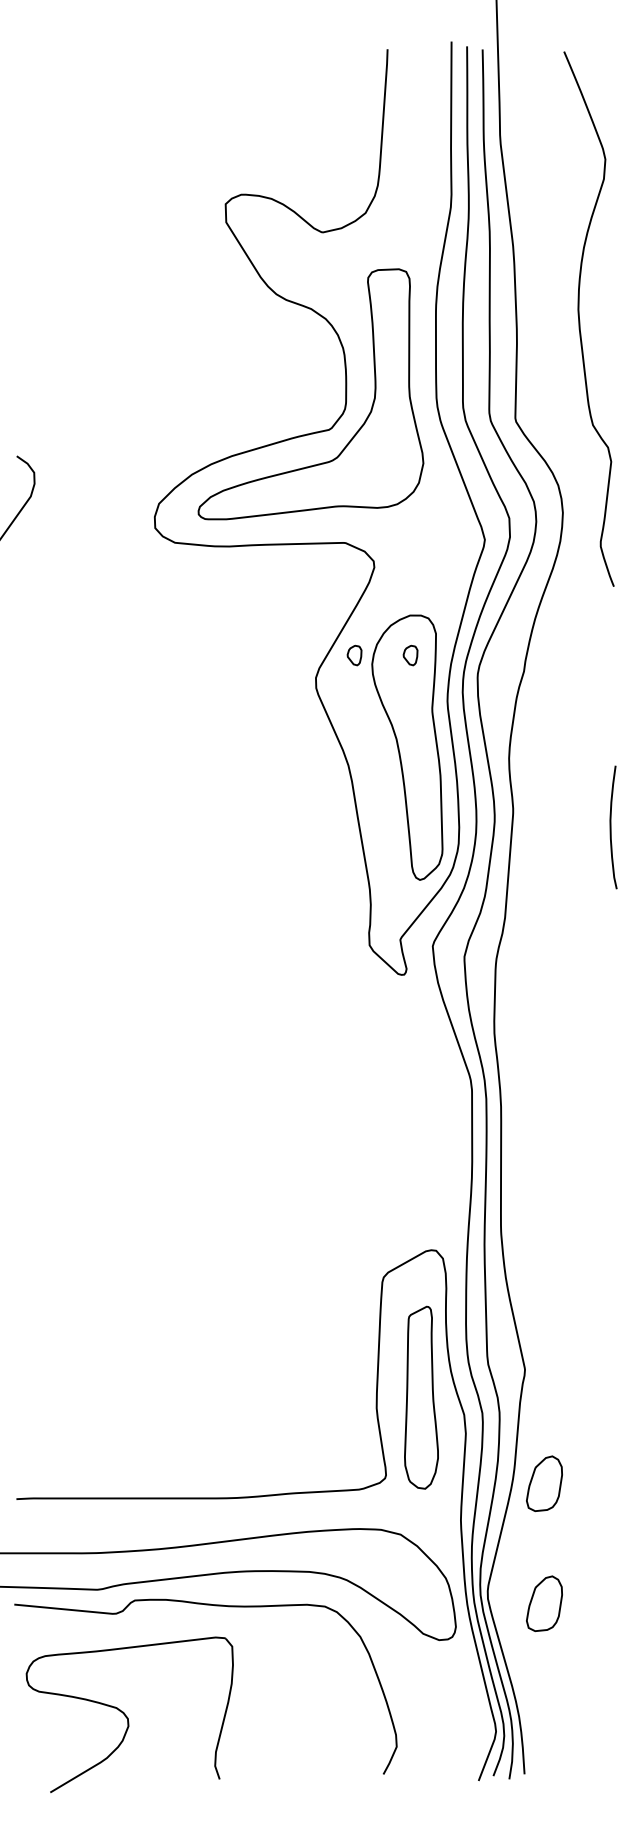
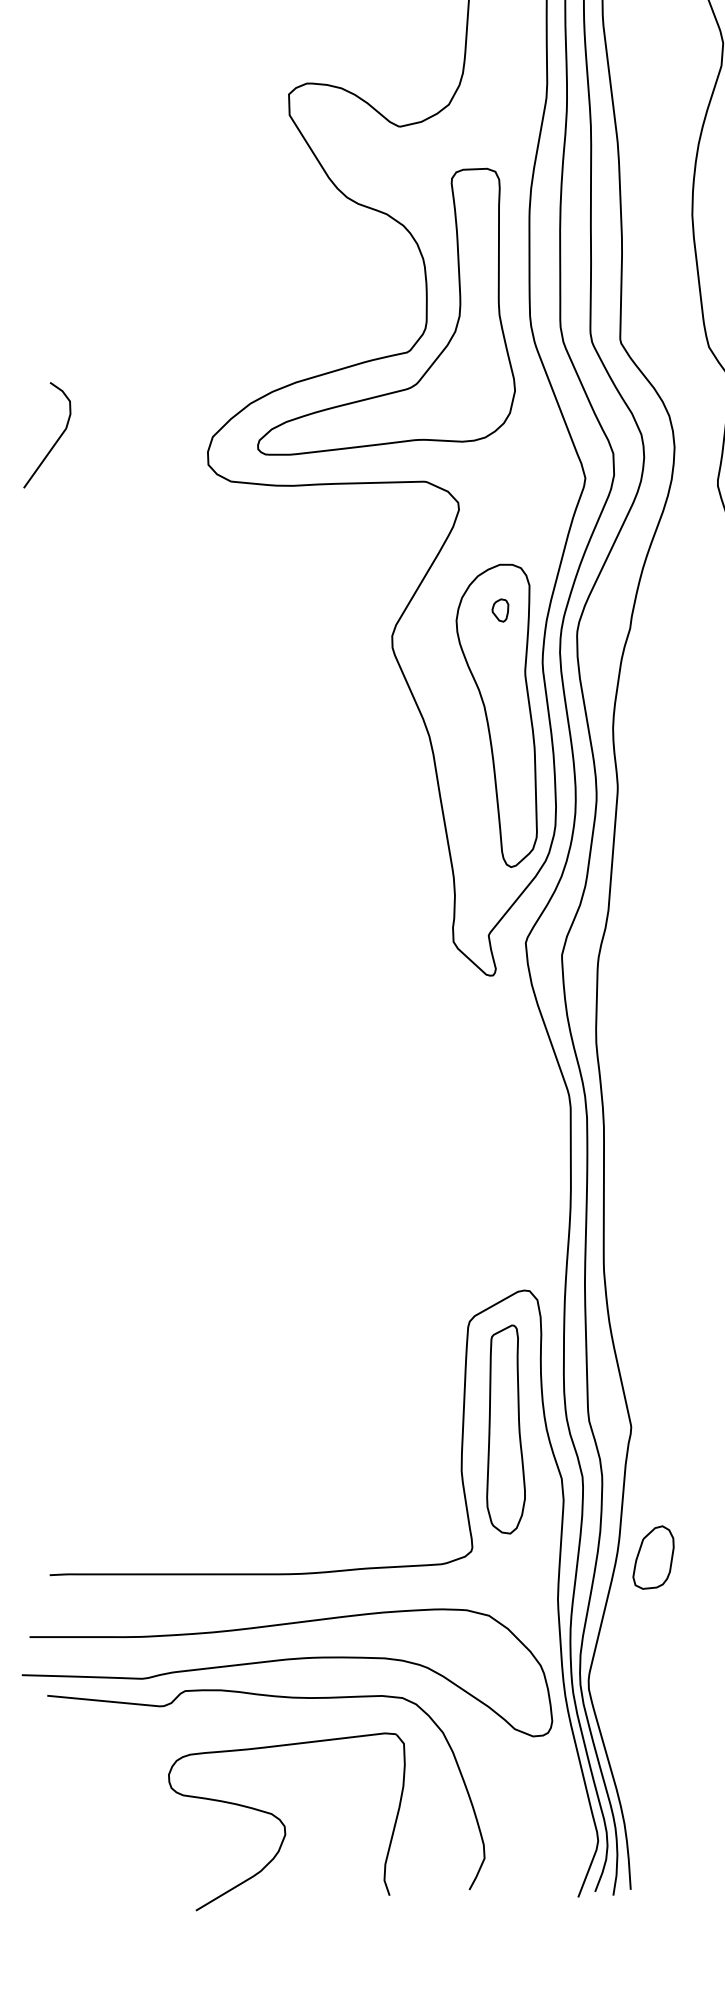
part: (354, 655) -> (436, 610), removed
part: (421, 1397) -> (506, 1429), moved
part: (544, 1603) -> (653, 1694), removed
part: (129, 1714) -> (286, 1821), moved

